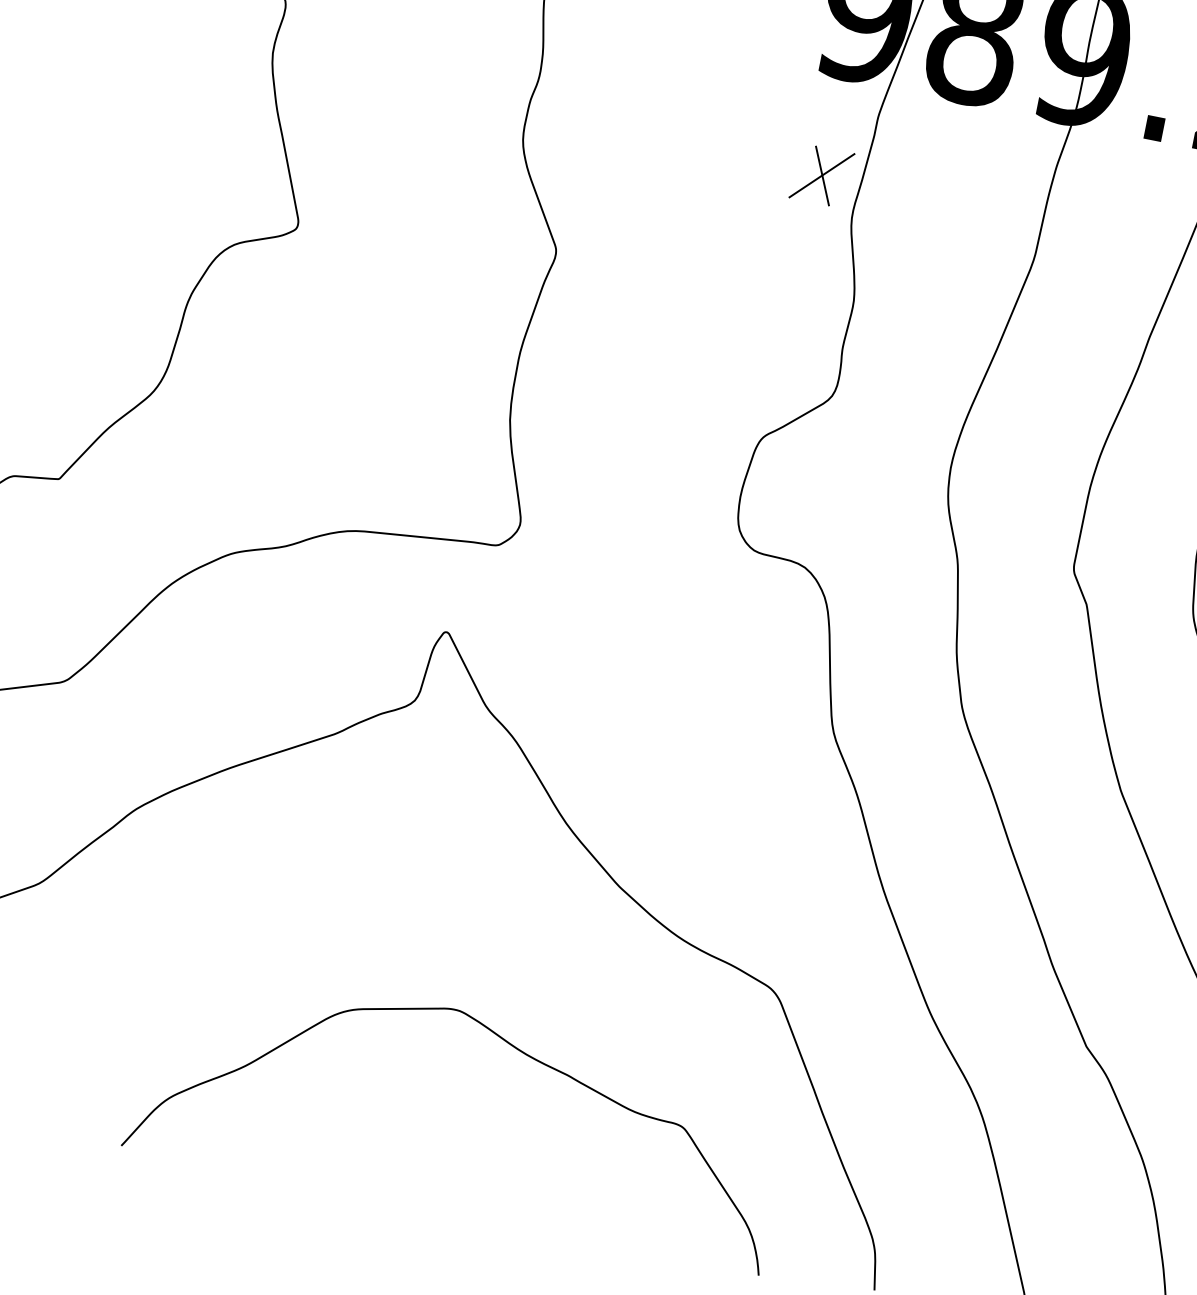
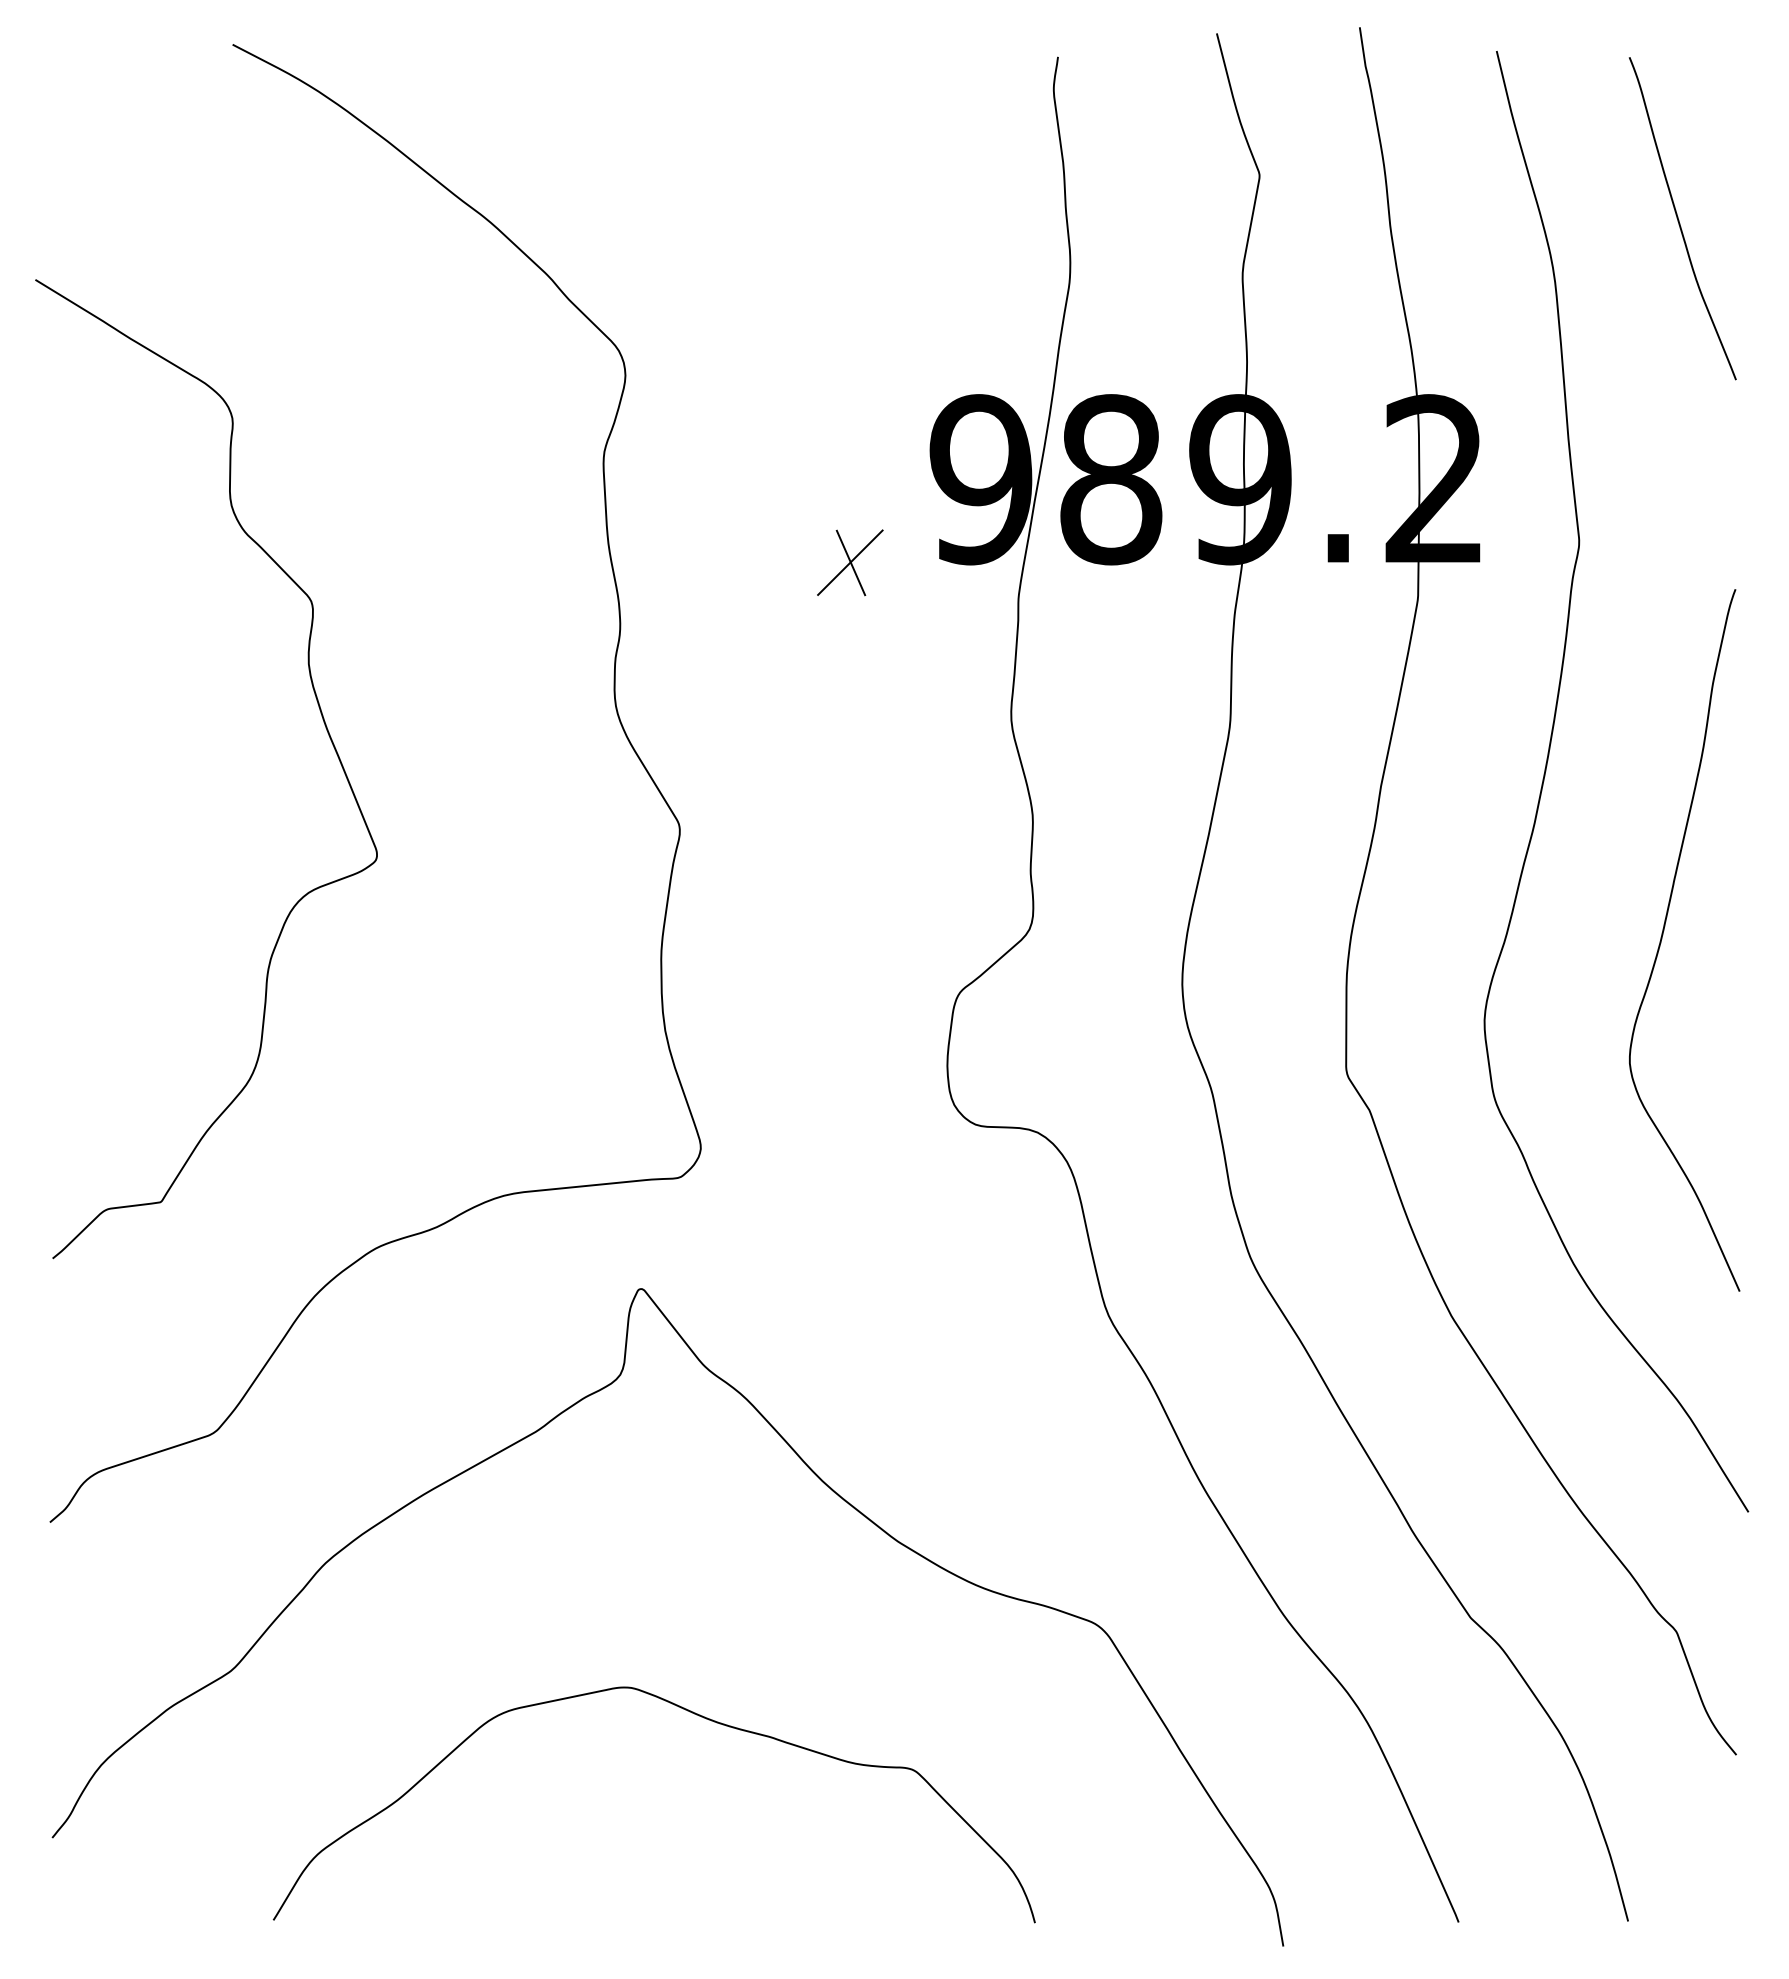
part: (822, 175) -> (850, 562), moved
curve: (504, 1041) -> (689, 1712), moved

